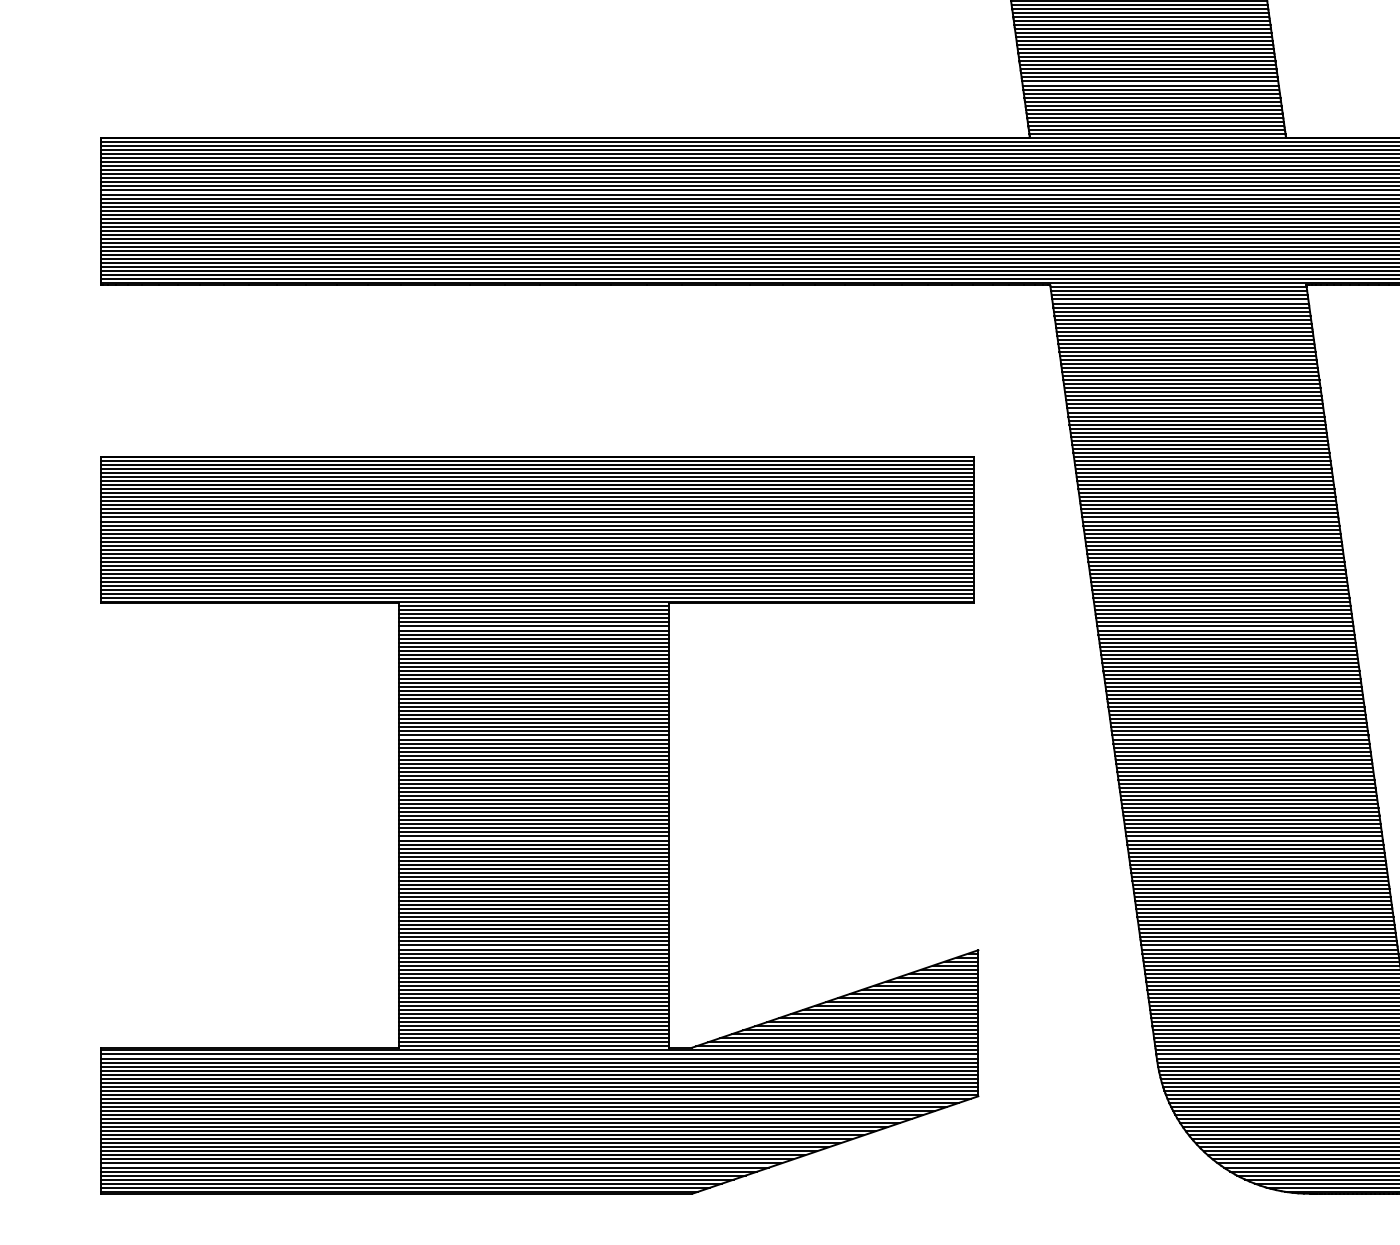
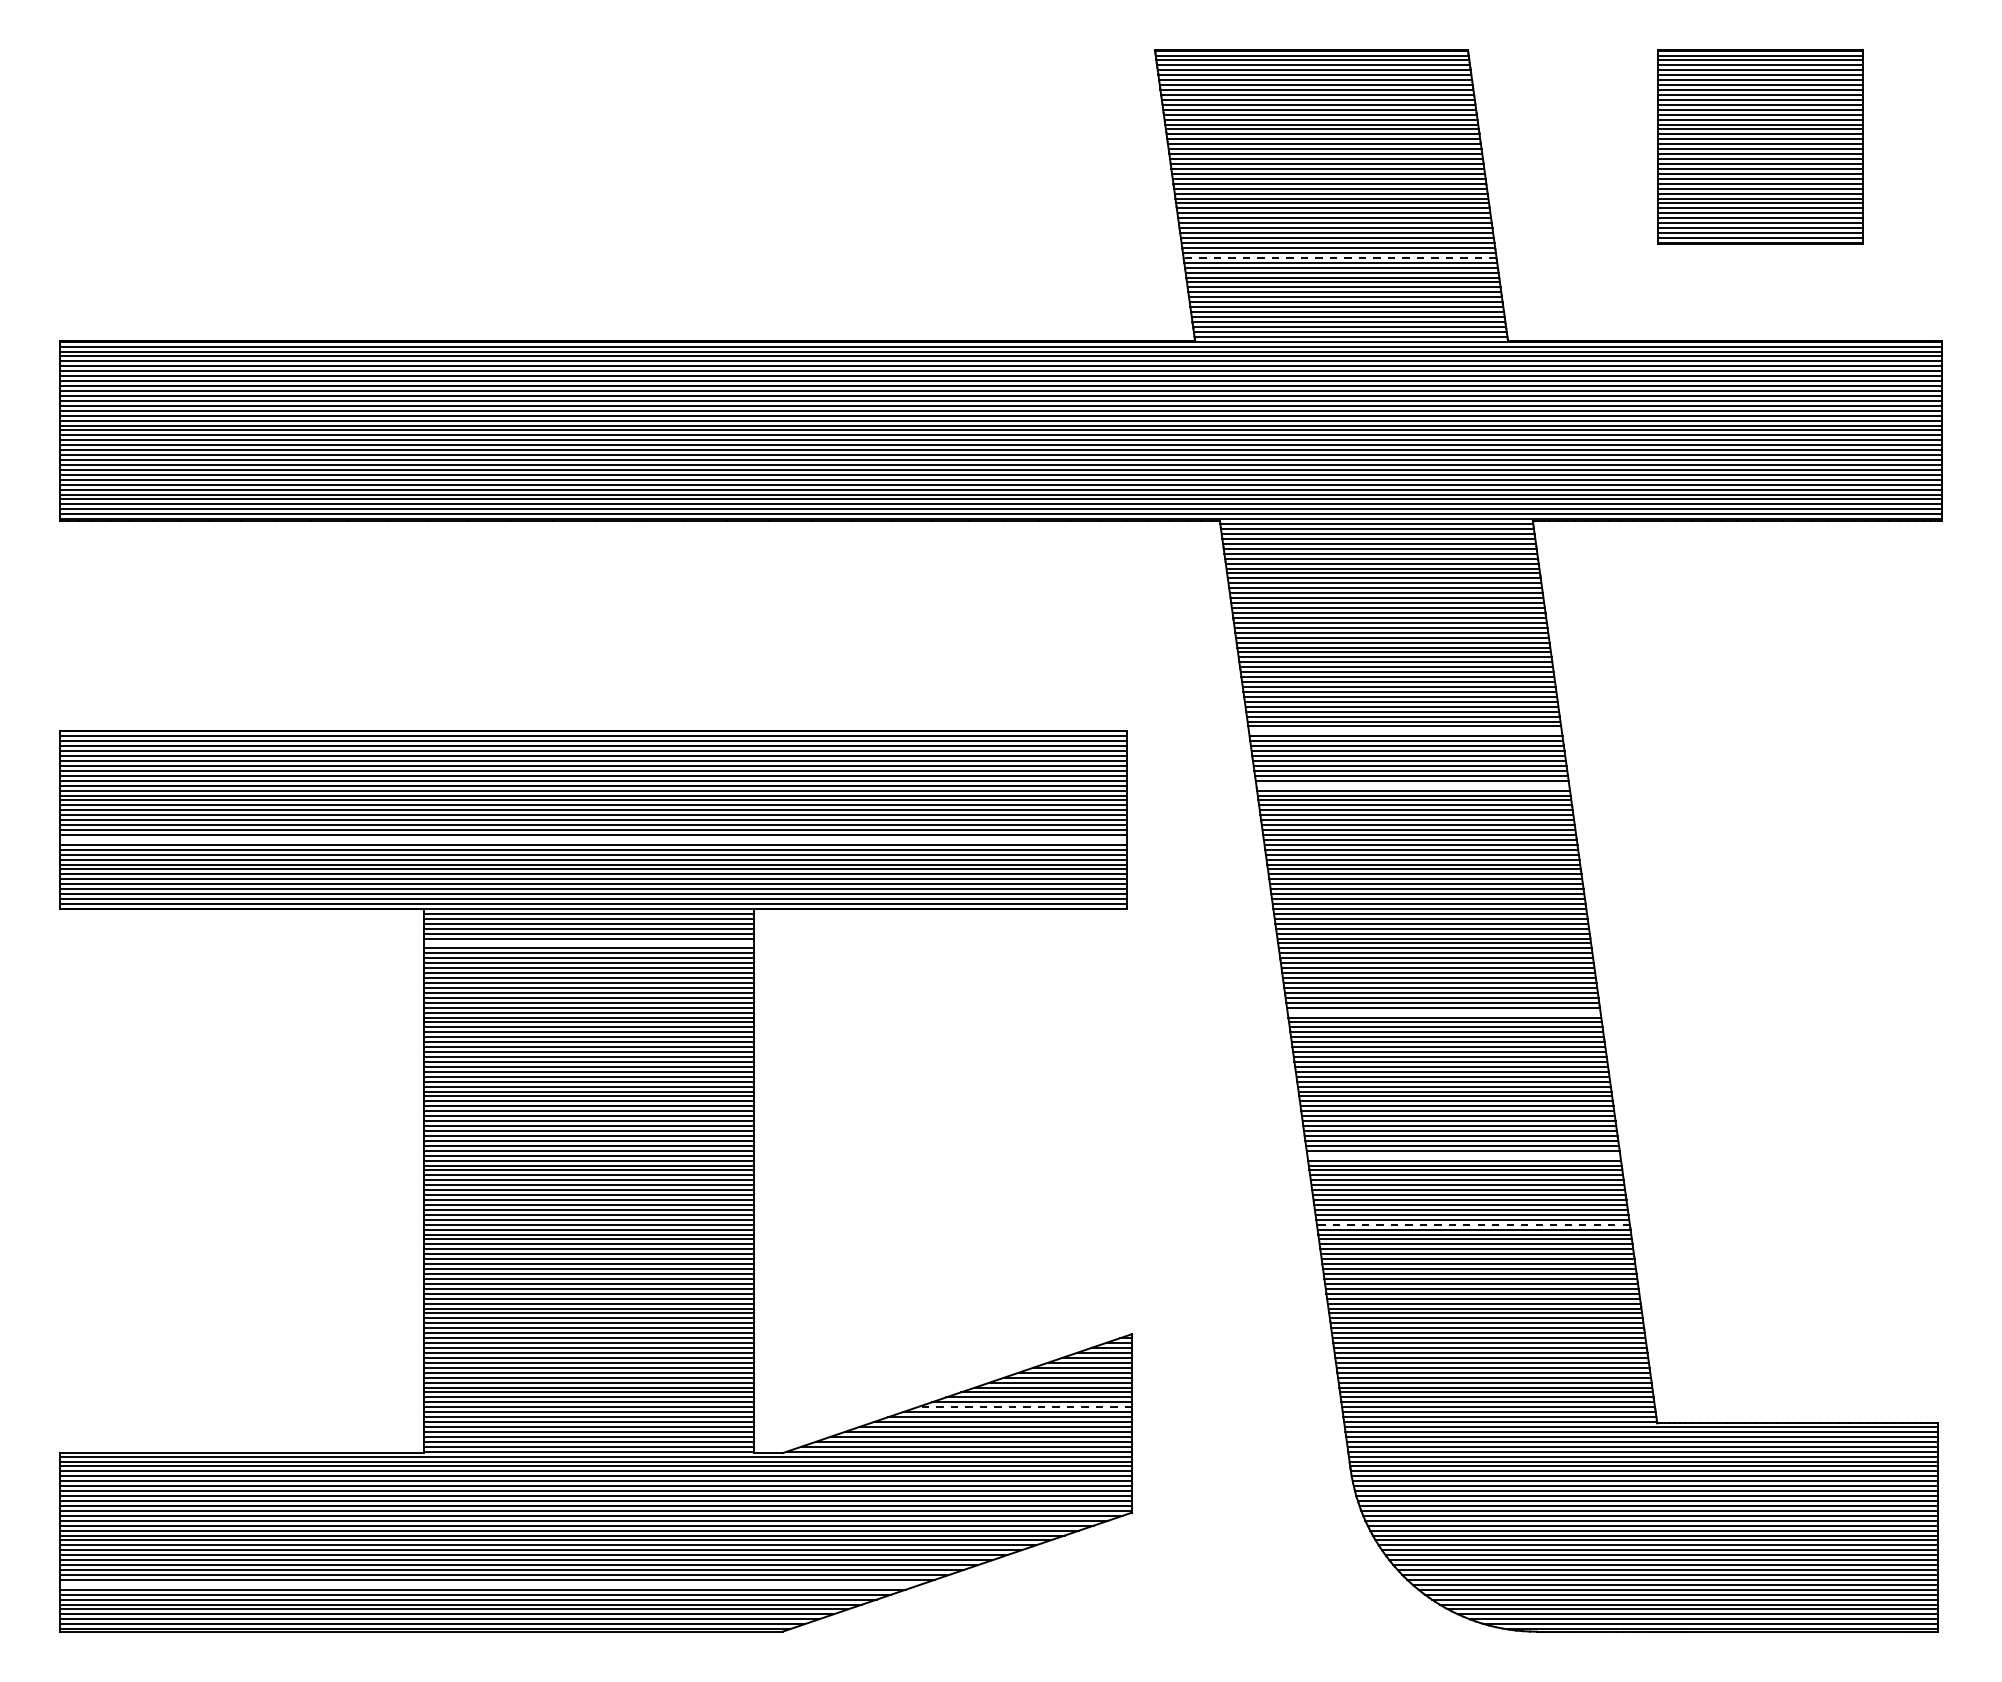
line: (1148, 69) -> (1339, 257), solid -> dashed
line: (1201, 457) -> (1404, 731), removed
line: (1207, 501) -> (1412, 785), removed
line: (537, 545) -> (593, 839), removed
line: (533, 630) -> (588, 943), removed
line: (1233, 687) -> (1443, 1012), removed
line: (1249, 804) -> (1463, 1155), removed
line: (1256, 860) -> (1472, 1224), solid -> dashed
line: (890, 1010) -> (1024, 1407), solid -> dashed
line: (453, 1155) -> (490, 1584), removed

